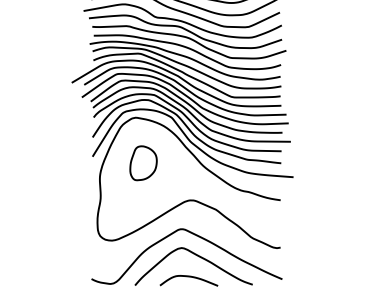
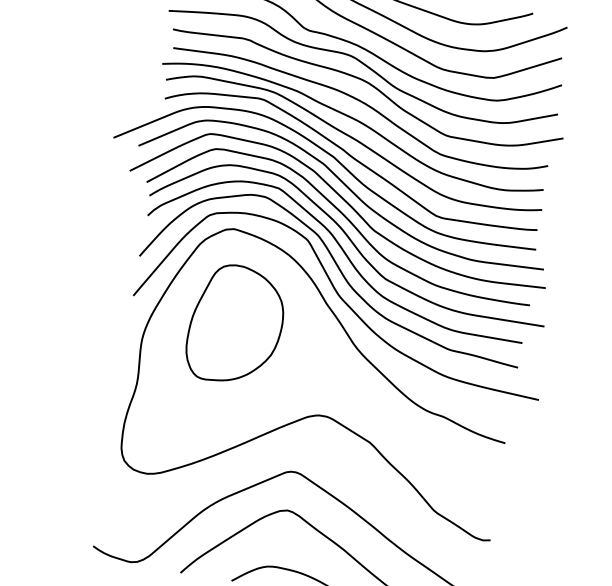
part: (143, 163) -> (235, 325), size x1.67

